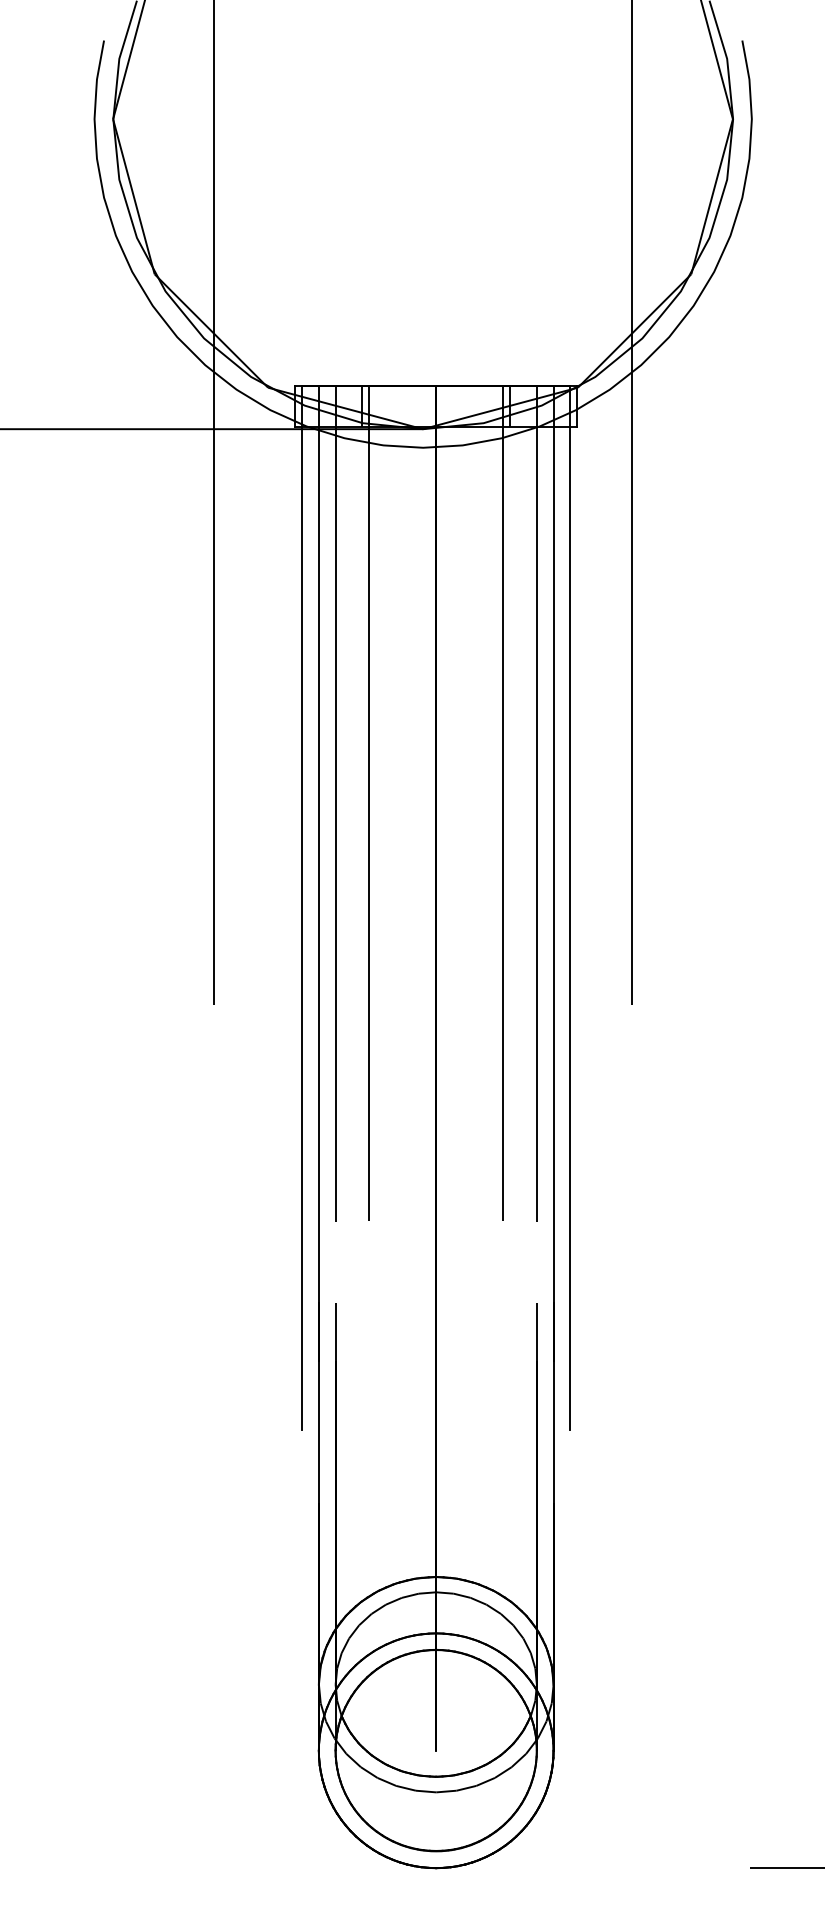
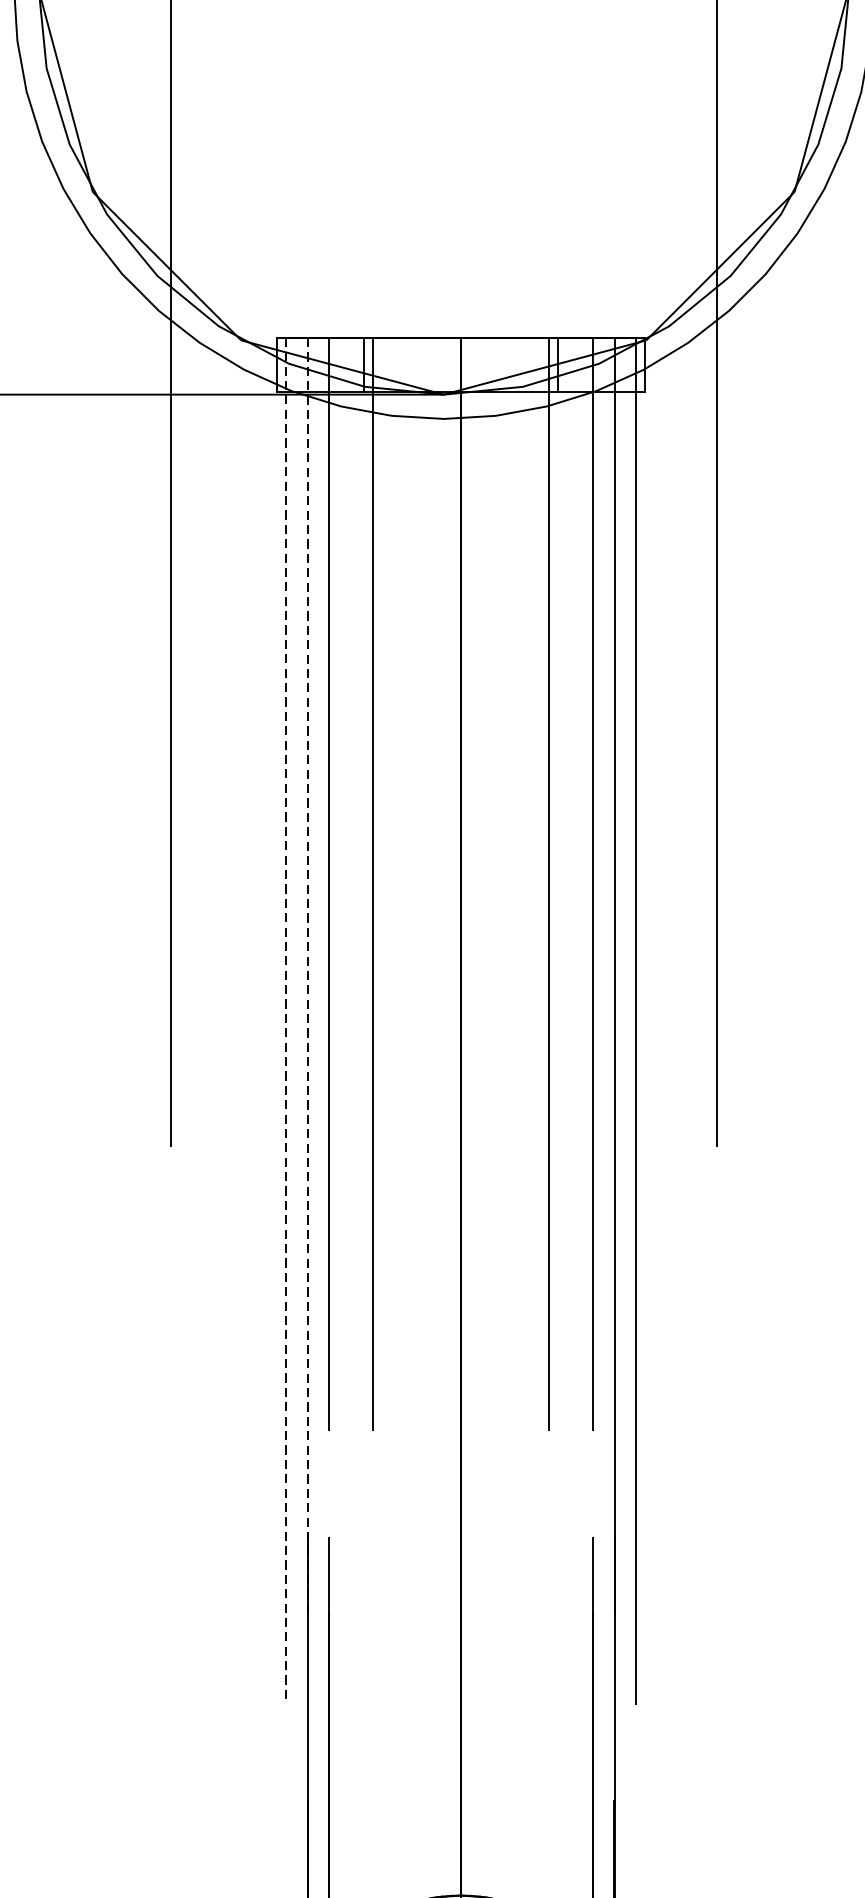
line: (318, 873) -> (307, 975), solid -> dashed
line: (302, 908) -> (286, 1021), solid -> dashed

